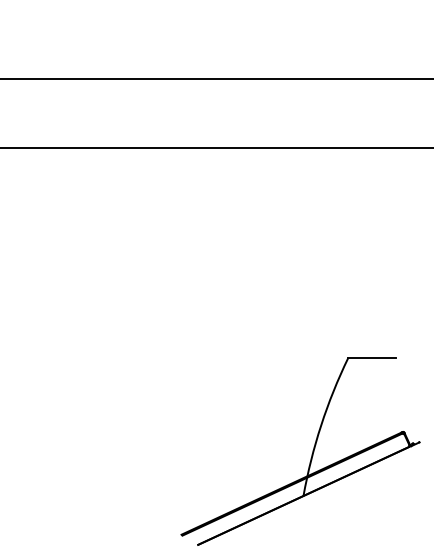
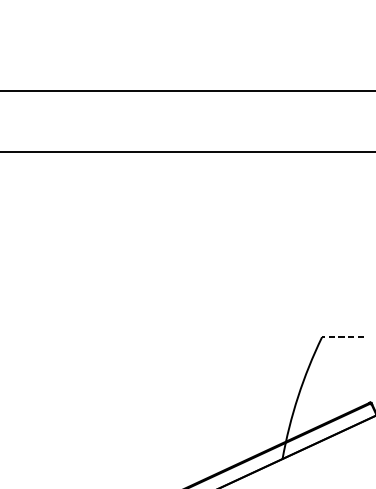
line: (372, 358) -> (343, 337), solid -> dashed

